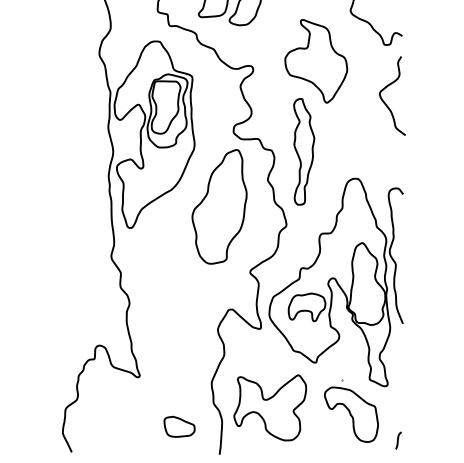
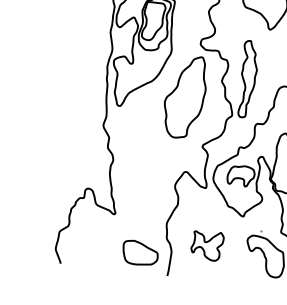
part: (304, 151) -> (248, 79), moved
part: (270, 407) -> (207, 245), size x0.6
part: (179, 426) -> (140, 252), size x1.6

